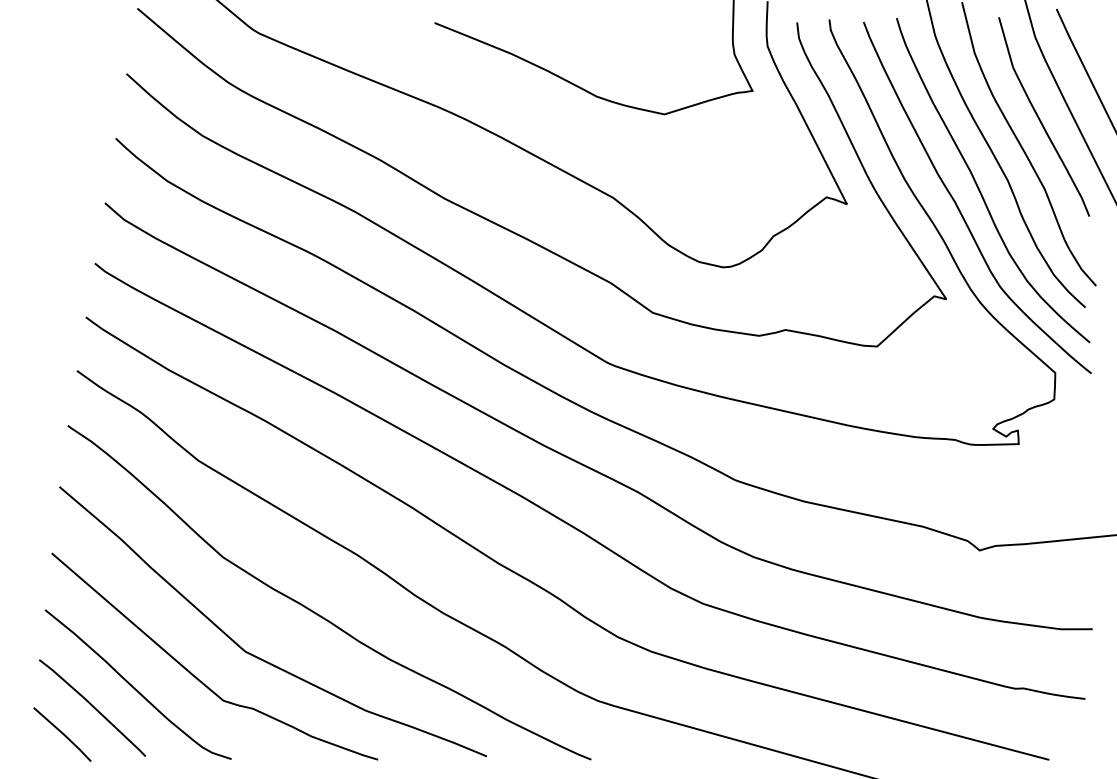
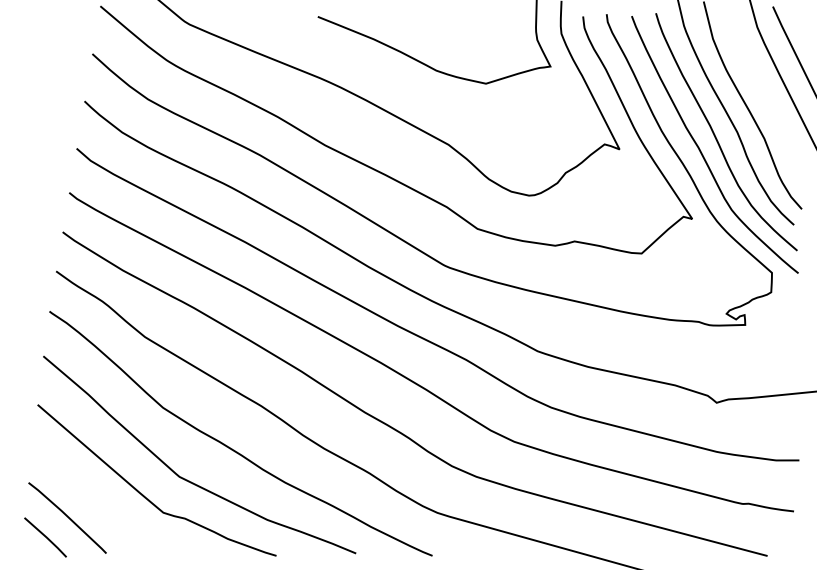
curve: (1040, 119) -> (761, 87), removed
curve: (134, 686) -> (98, 502), removed

